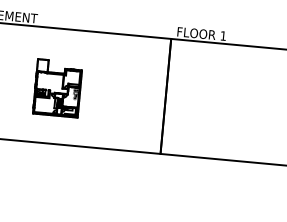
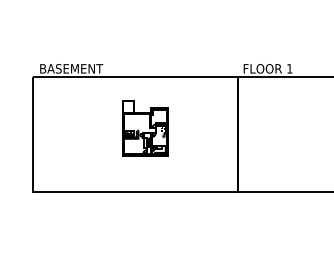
part: (57, 88) -> (145, 128), moved

